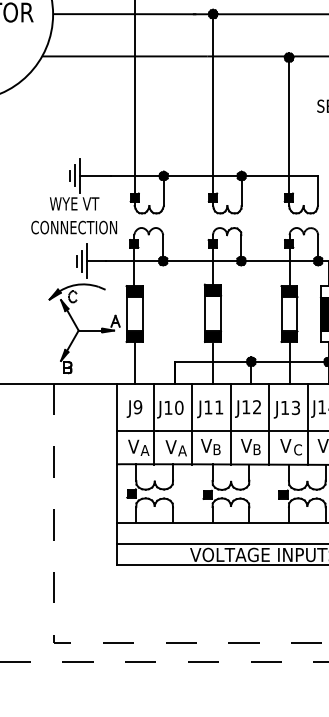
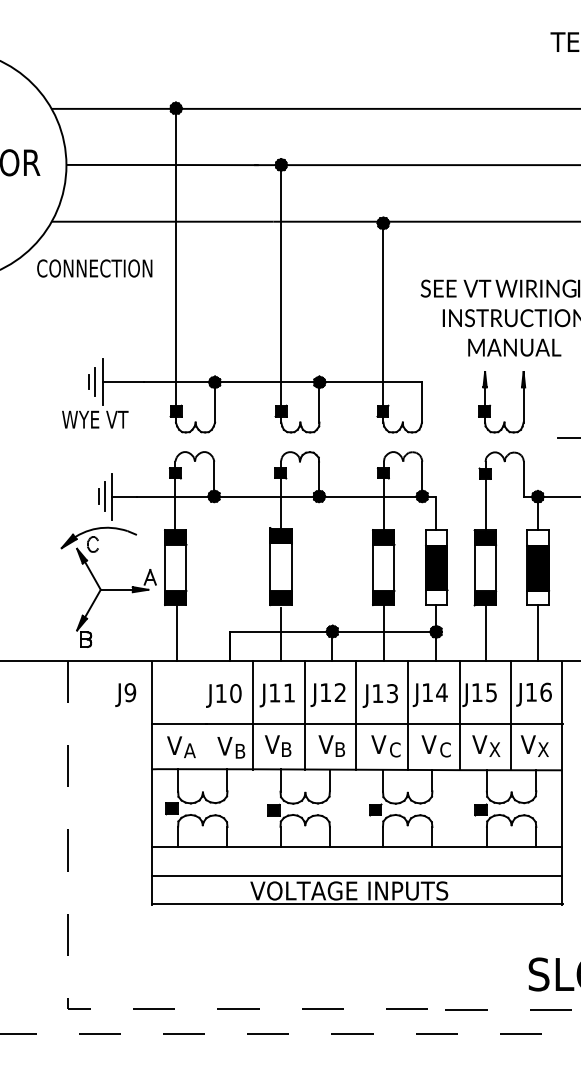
text: (74, 227) -> (94, 268), moved
text: (134, 408) -> (125, 694), moved
line: (154, 424) -> (202, 715), removed
text: (182, 451) -> (240, 751), A -> B

